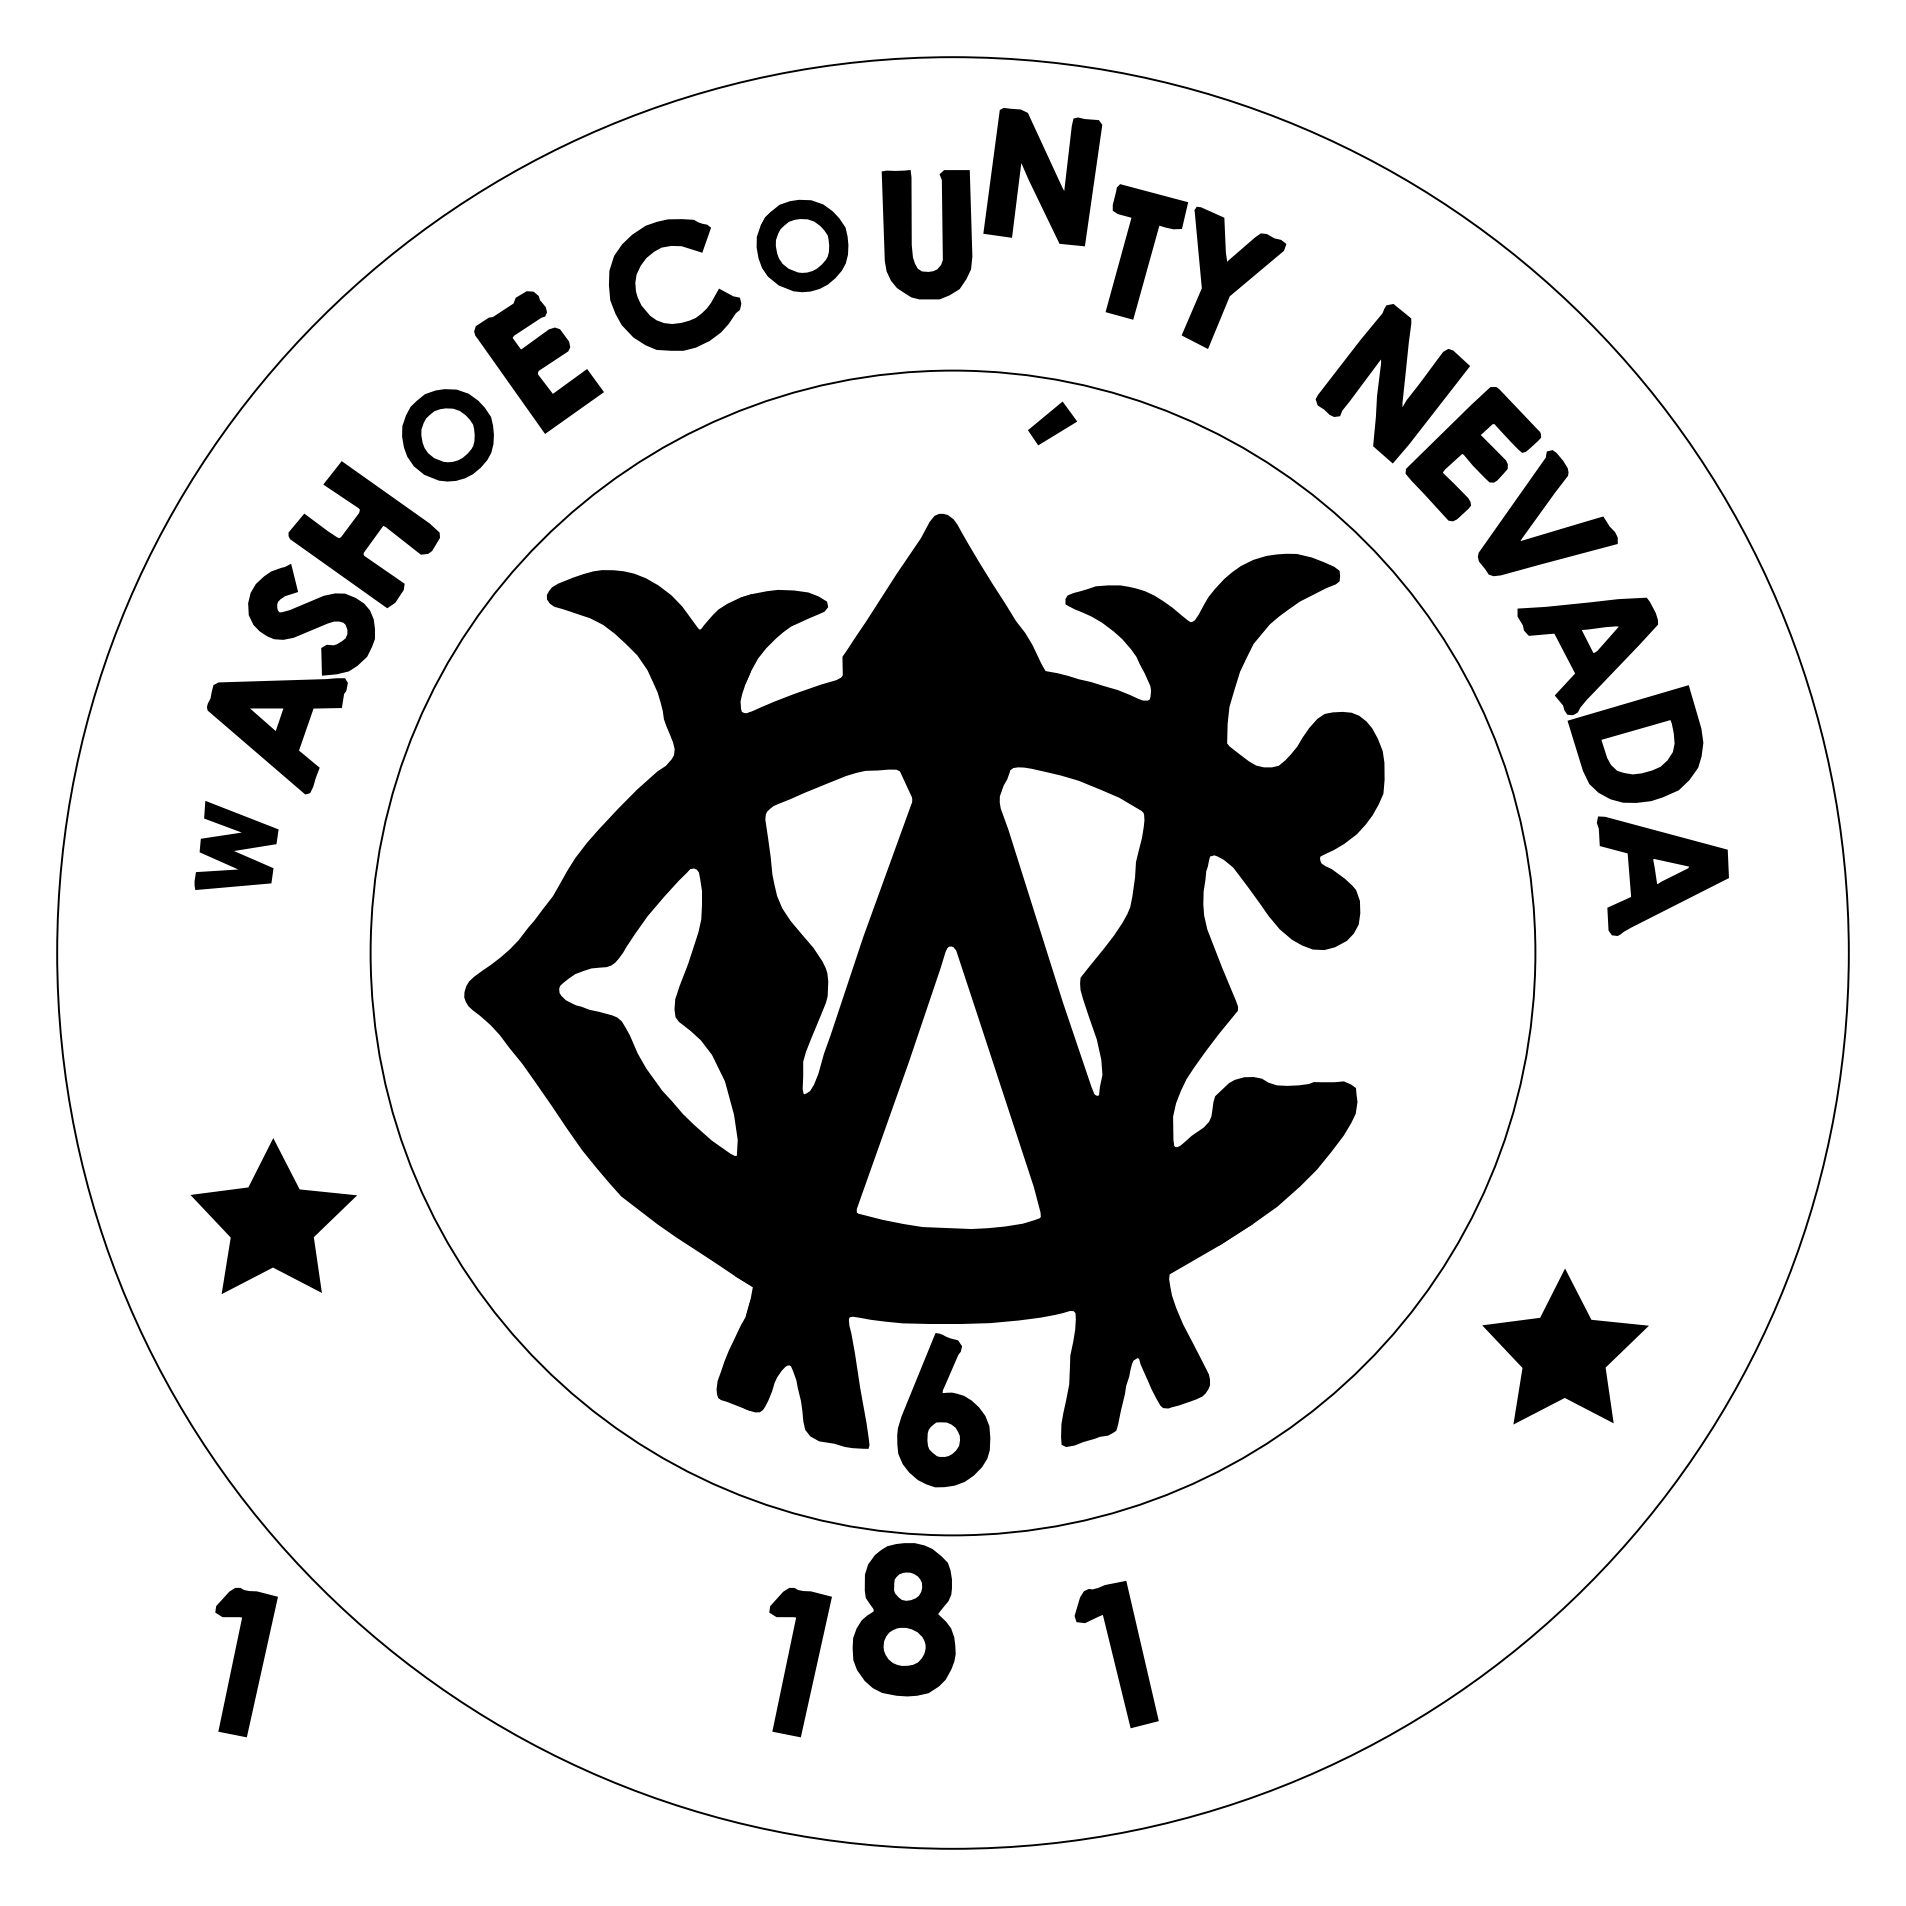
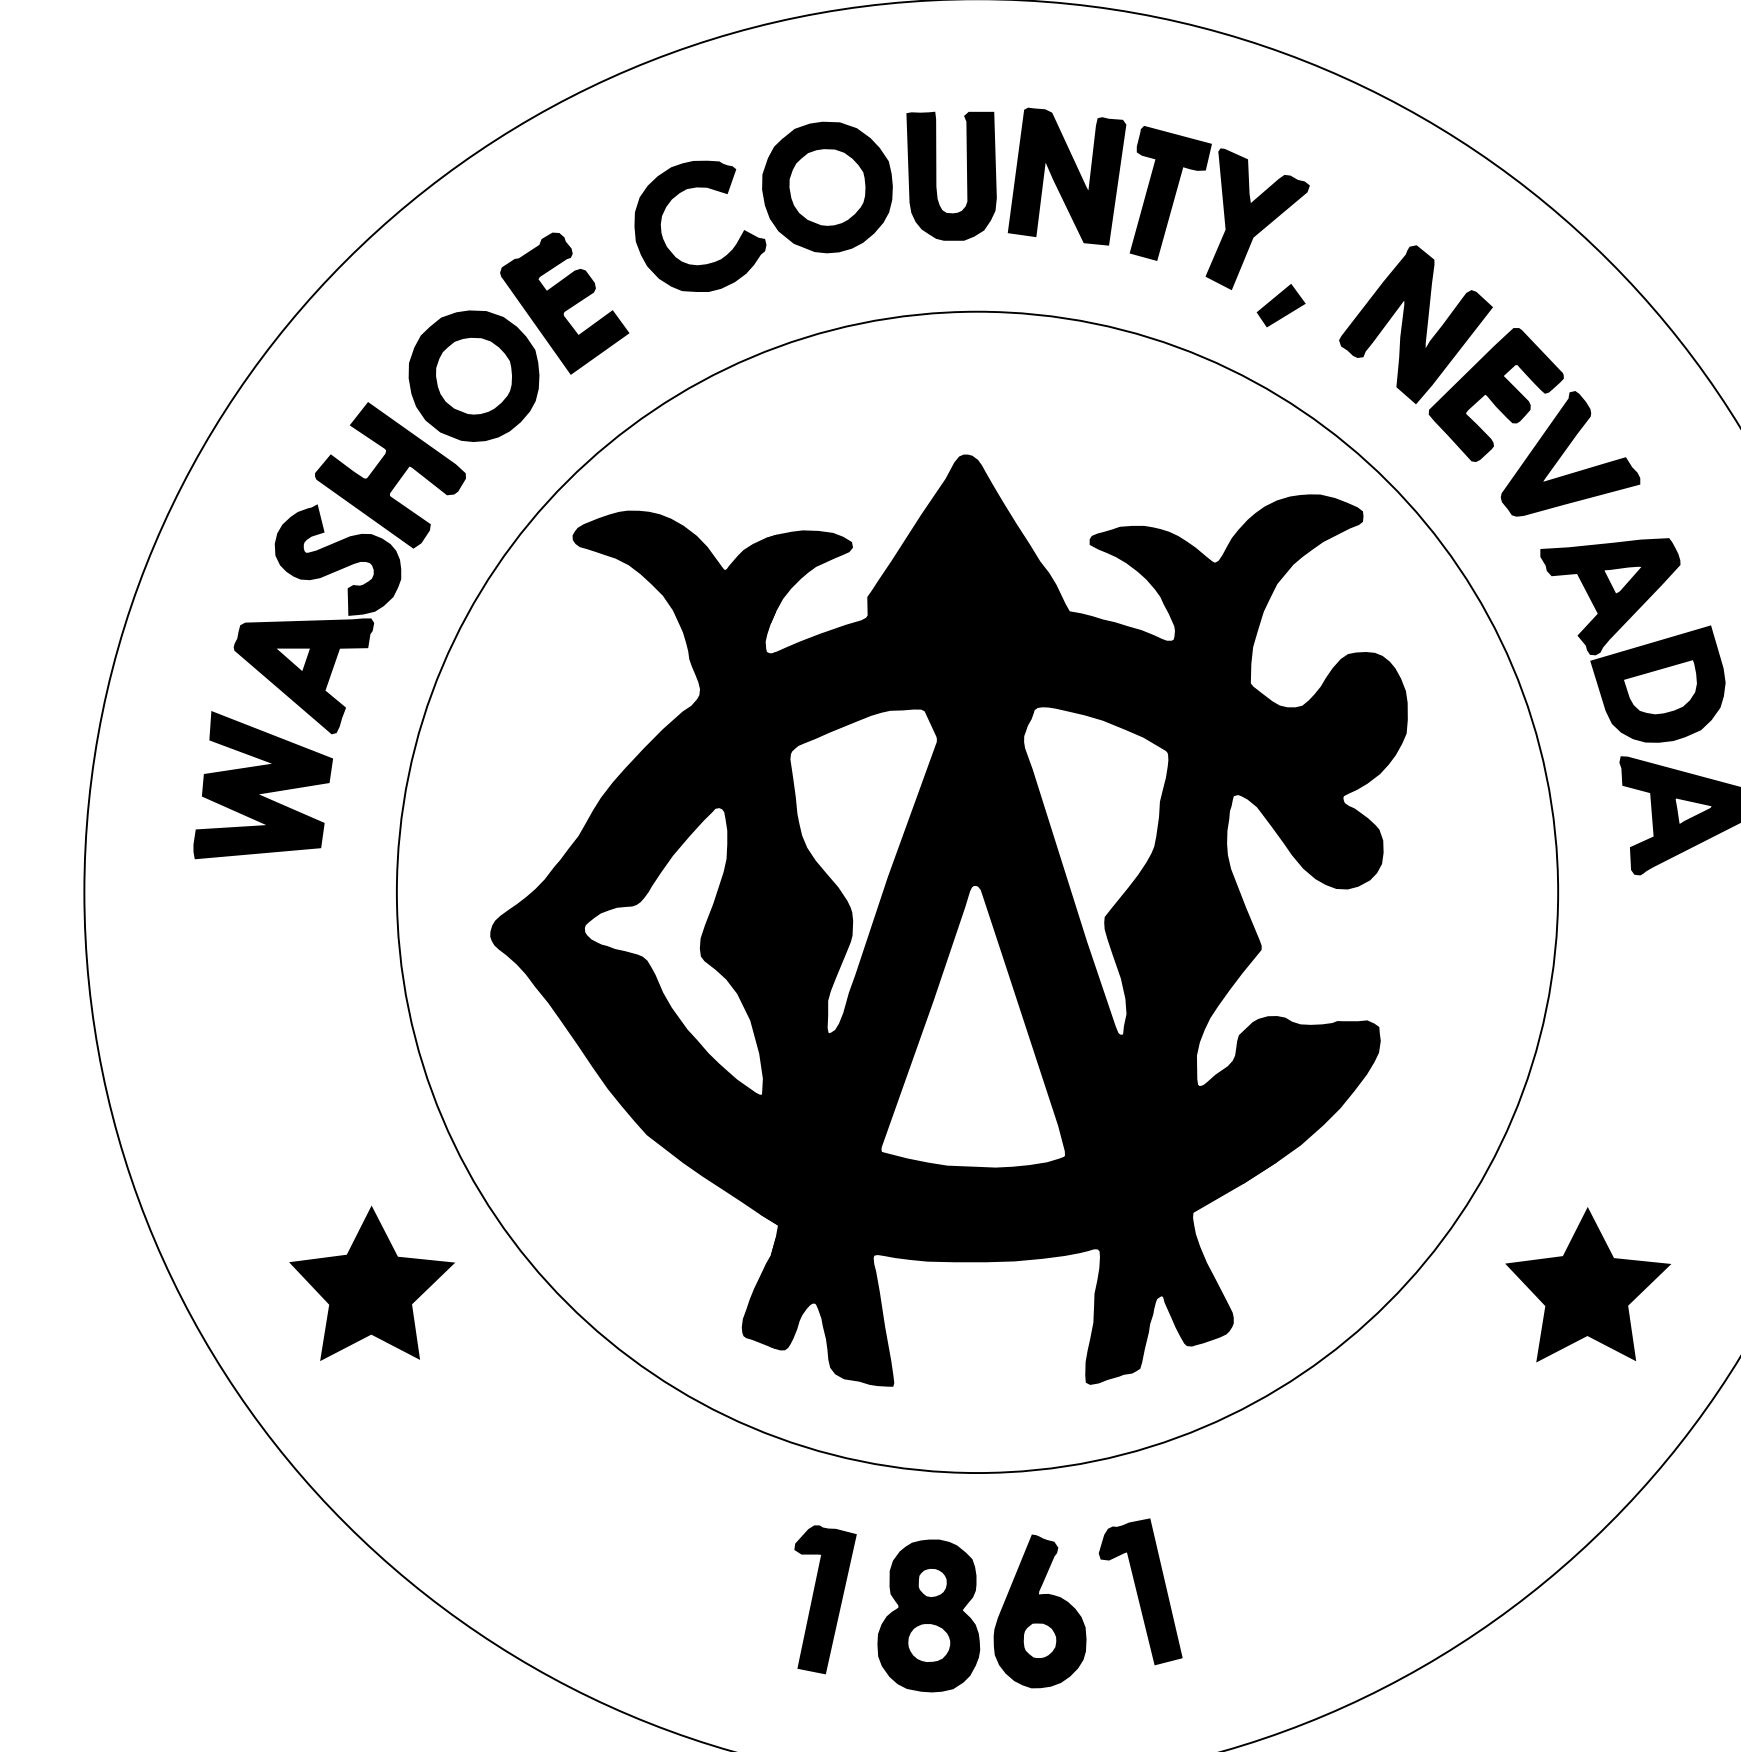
part: (1042, 177) -> (1066, 177), moved
part: (802, 245) -> (827, 187), size x1.43
part: (1052, 423) -> (1281, 305), moved
part: (447, 435) -> (473, 376), size x1.43
part: (236, 845) -> (263, 785), size x1.67
part: (273, 1215) -> (371, 1282), moved
part: (943, 1410) -> (1039, 1611), moved
part: (903, 1619) -> (928, 1615), moved
part: (246, 1662) -> (273, 1599), removed

